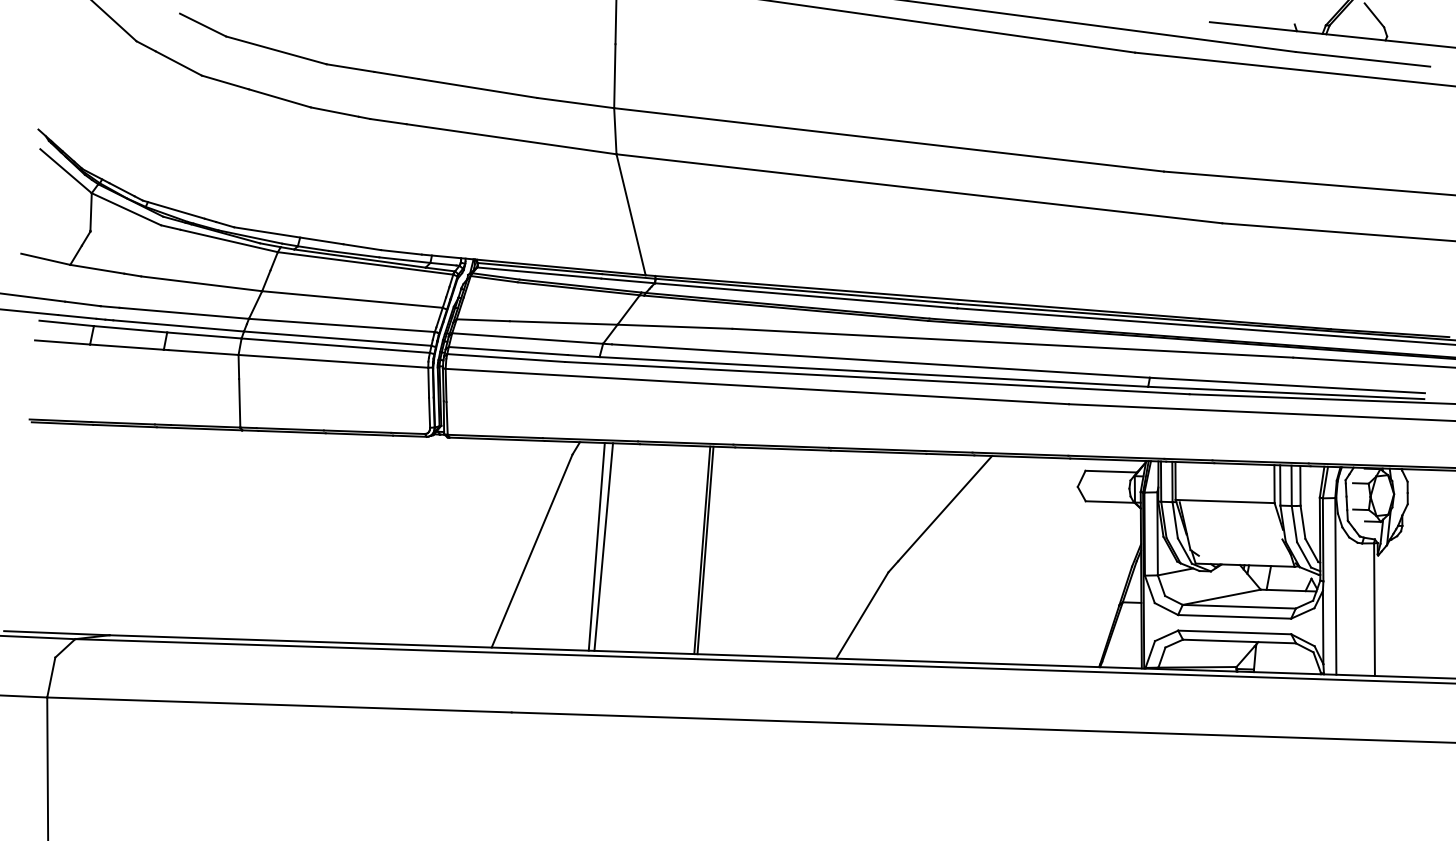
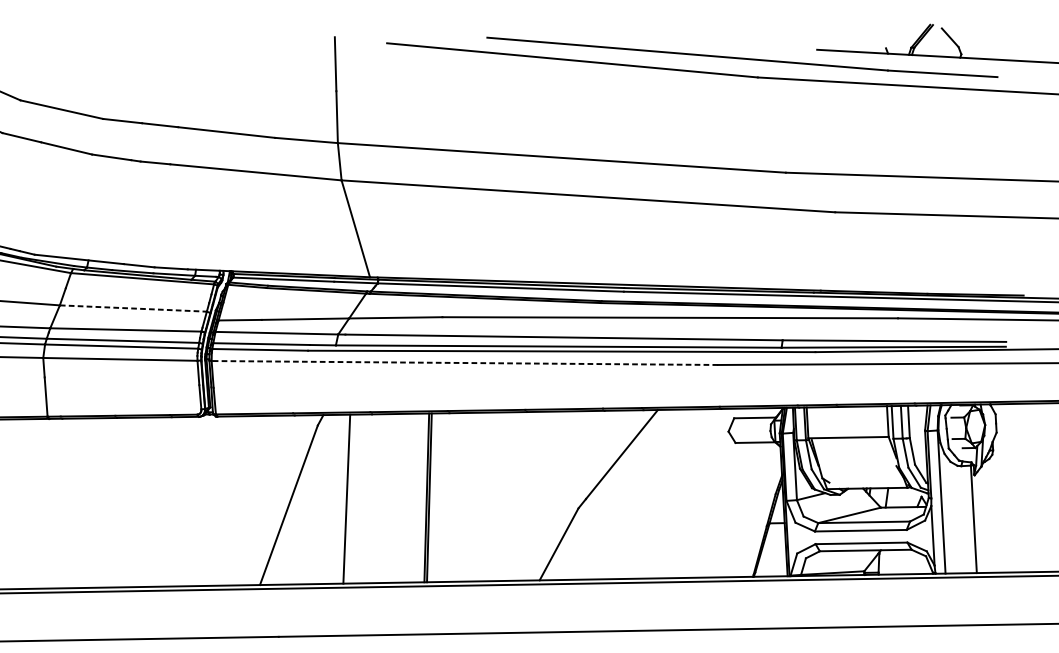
line: (352, 299) -> (133, 308), solid -> dashed
line: (756, 386) -> (464, 363), solid -> dashed
line: (596, 546) -> (340, 498), removed

